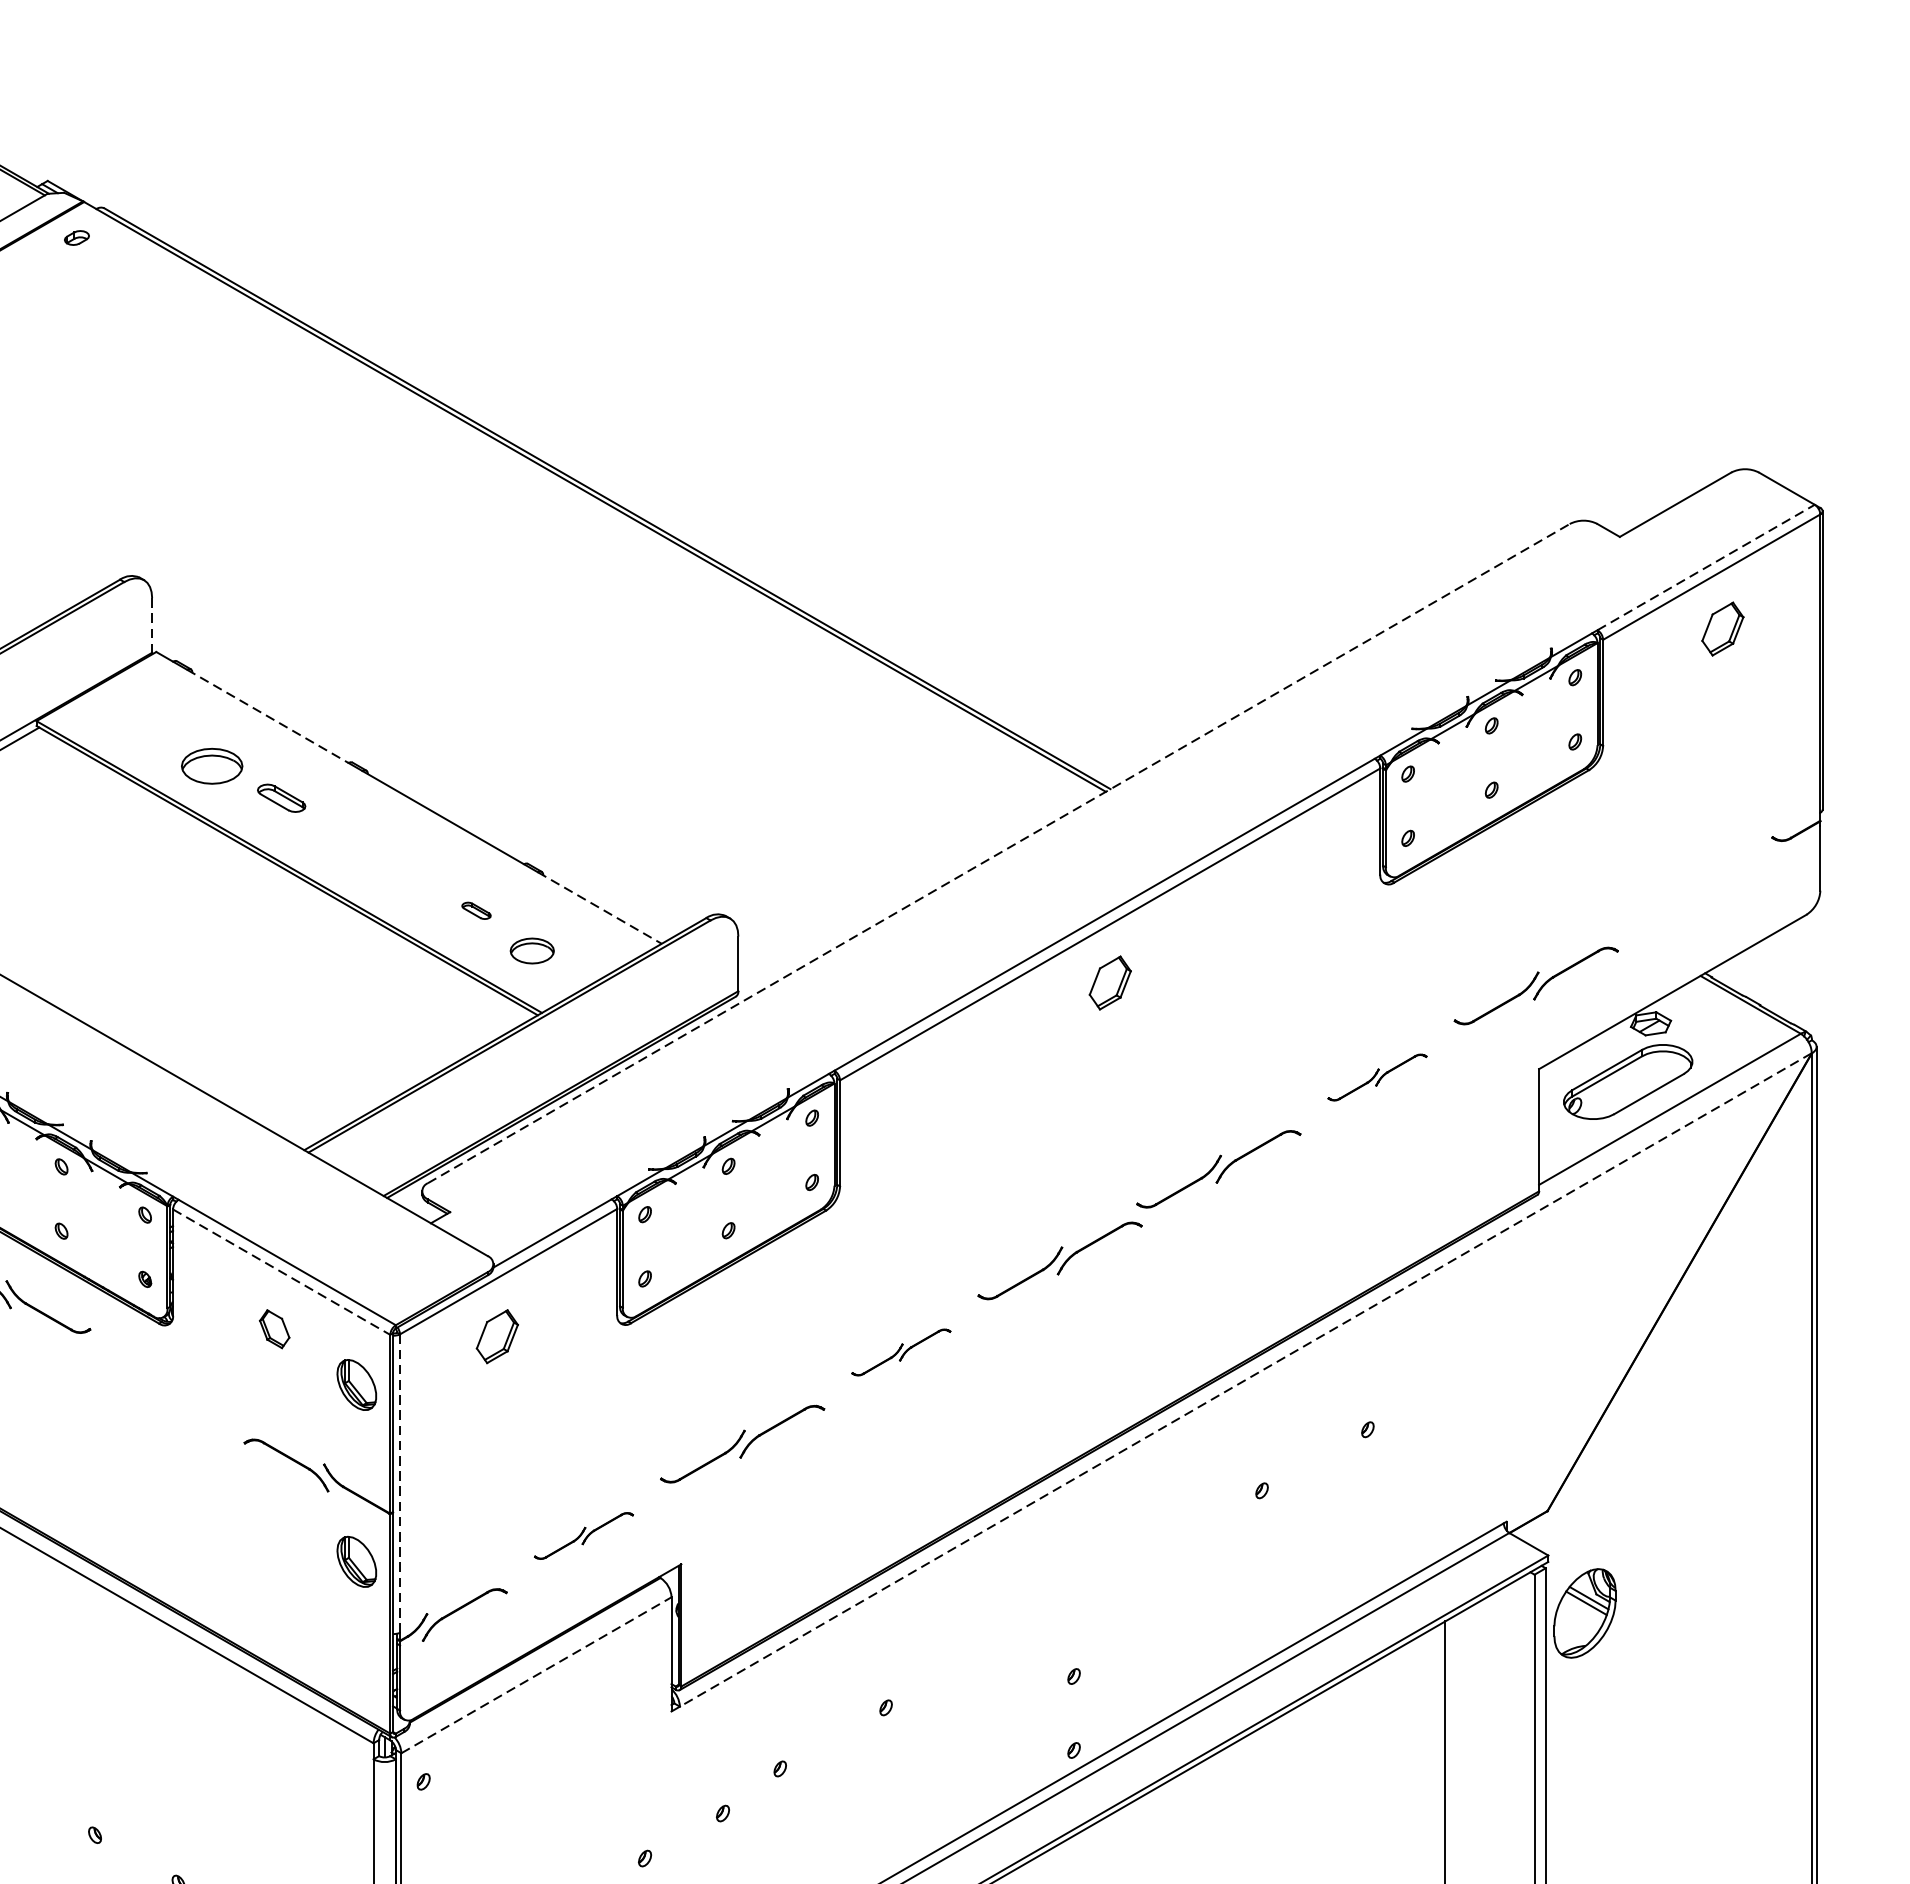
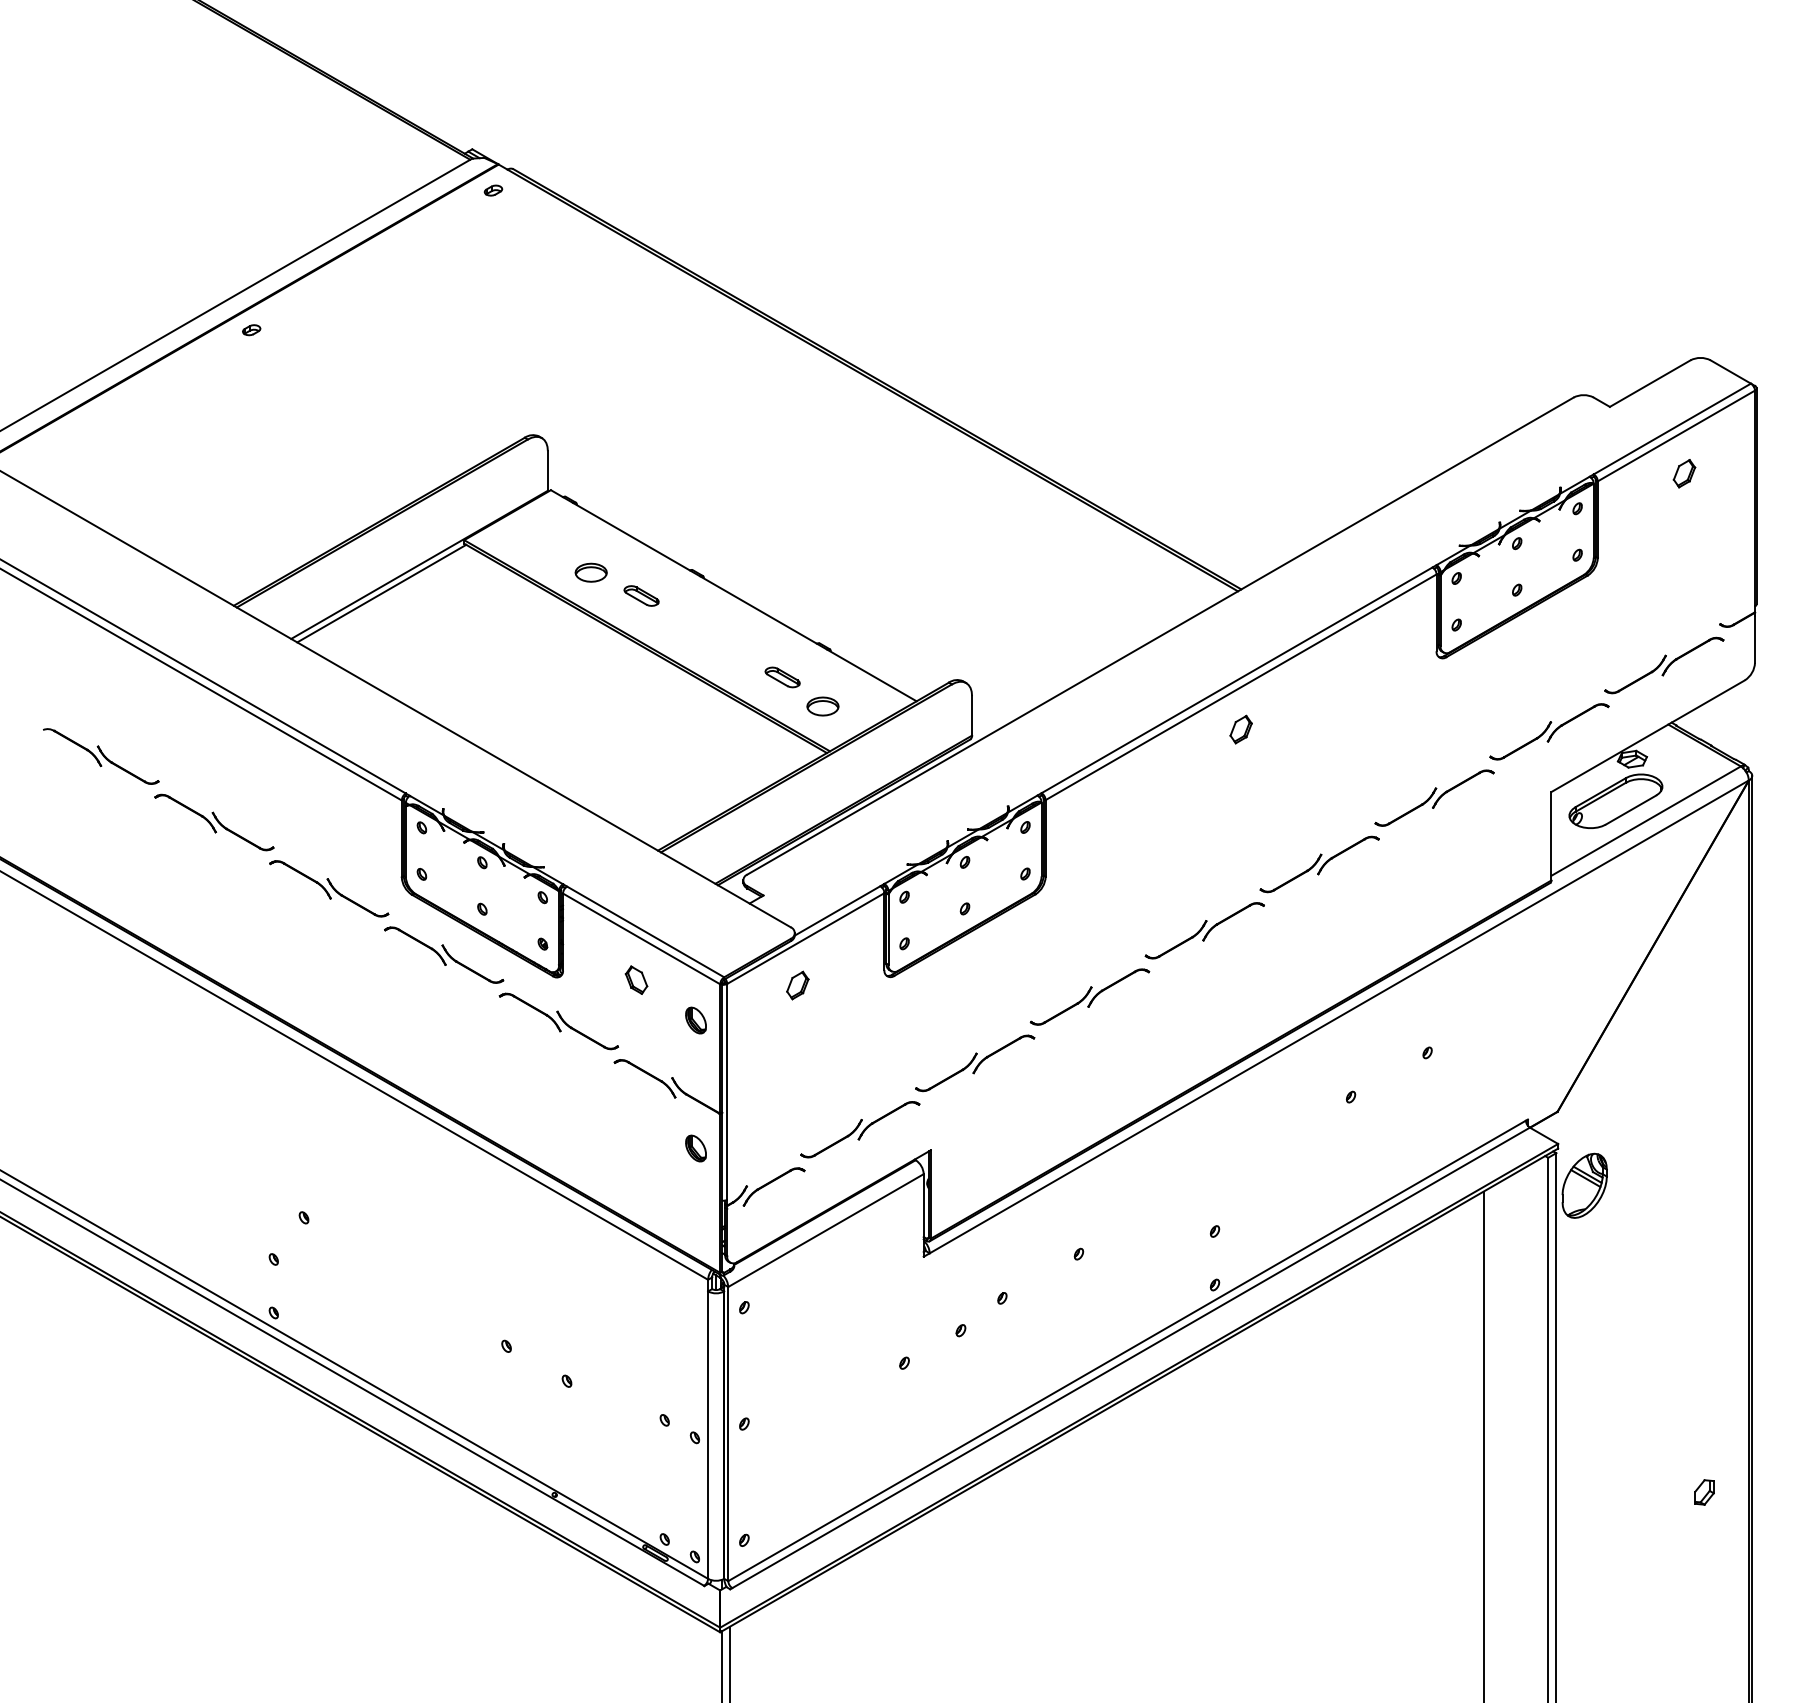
line: (1706, 568) -> (1672, 429), dashed -> solid
line: (151, 624) -> (547, 470), dashed -> solid
part: (1722, 628) -> (1684, 473), size x0.71
line: (267, 716) -> (631, 536), dashed -> solid
part: (211, 765) -> (590, 572), size x0.71
line: (998, 854) -> (1160, 636), dashed -> solid
part: (1695, 894) -> (1664, 665), added
line: (599, 908) -> (871, 675), dashed -> solid
part: (476, 910) -> (782, 677), size x1.67
part: (1109, 982) -> (1240, 729), size x0.71
part: (1377, 1076) -> (1434, 797), size x1.67
line: (281, 1271) -> (641, 938), dashed -> solid
part: (497, 1336) -> (797, 985), size x0.71
part: (900, 1351) -> (1089, 996), size x1.67
line: (1246, 1379) -> (1339, 1016), dashed -> solid
part: (356, 1384) -> (695, 1020), size x0.71
part: (166, 1386) -> (558, 1021), added
line: (400, 1483) -> (727, 1091), dashed -> solid
part: (584, 1535) -> (860, 1129), size x1.67
part: (356, 1561) -> (695, 1148), size x0.71
line: (535, 1675) -> (825, 1230), dashed -> solid

